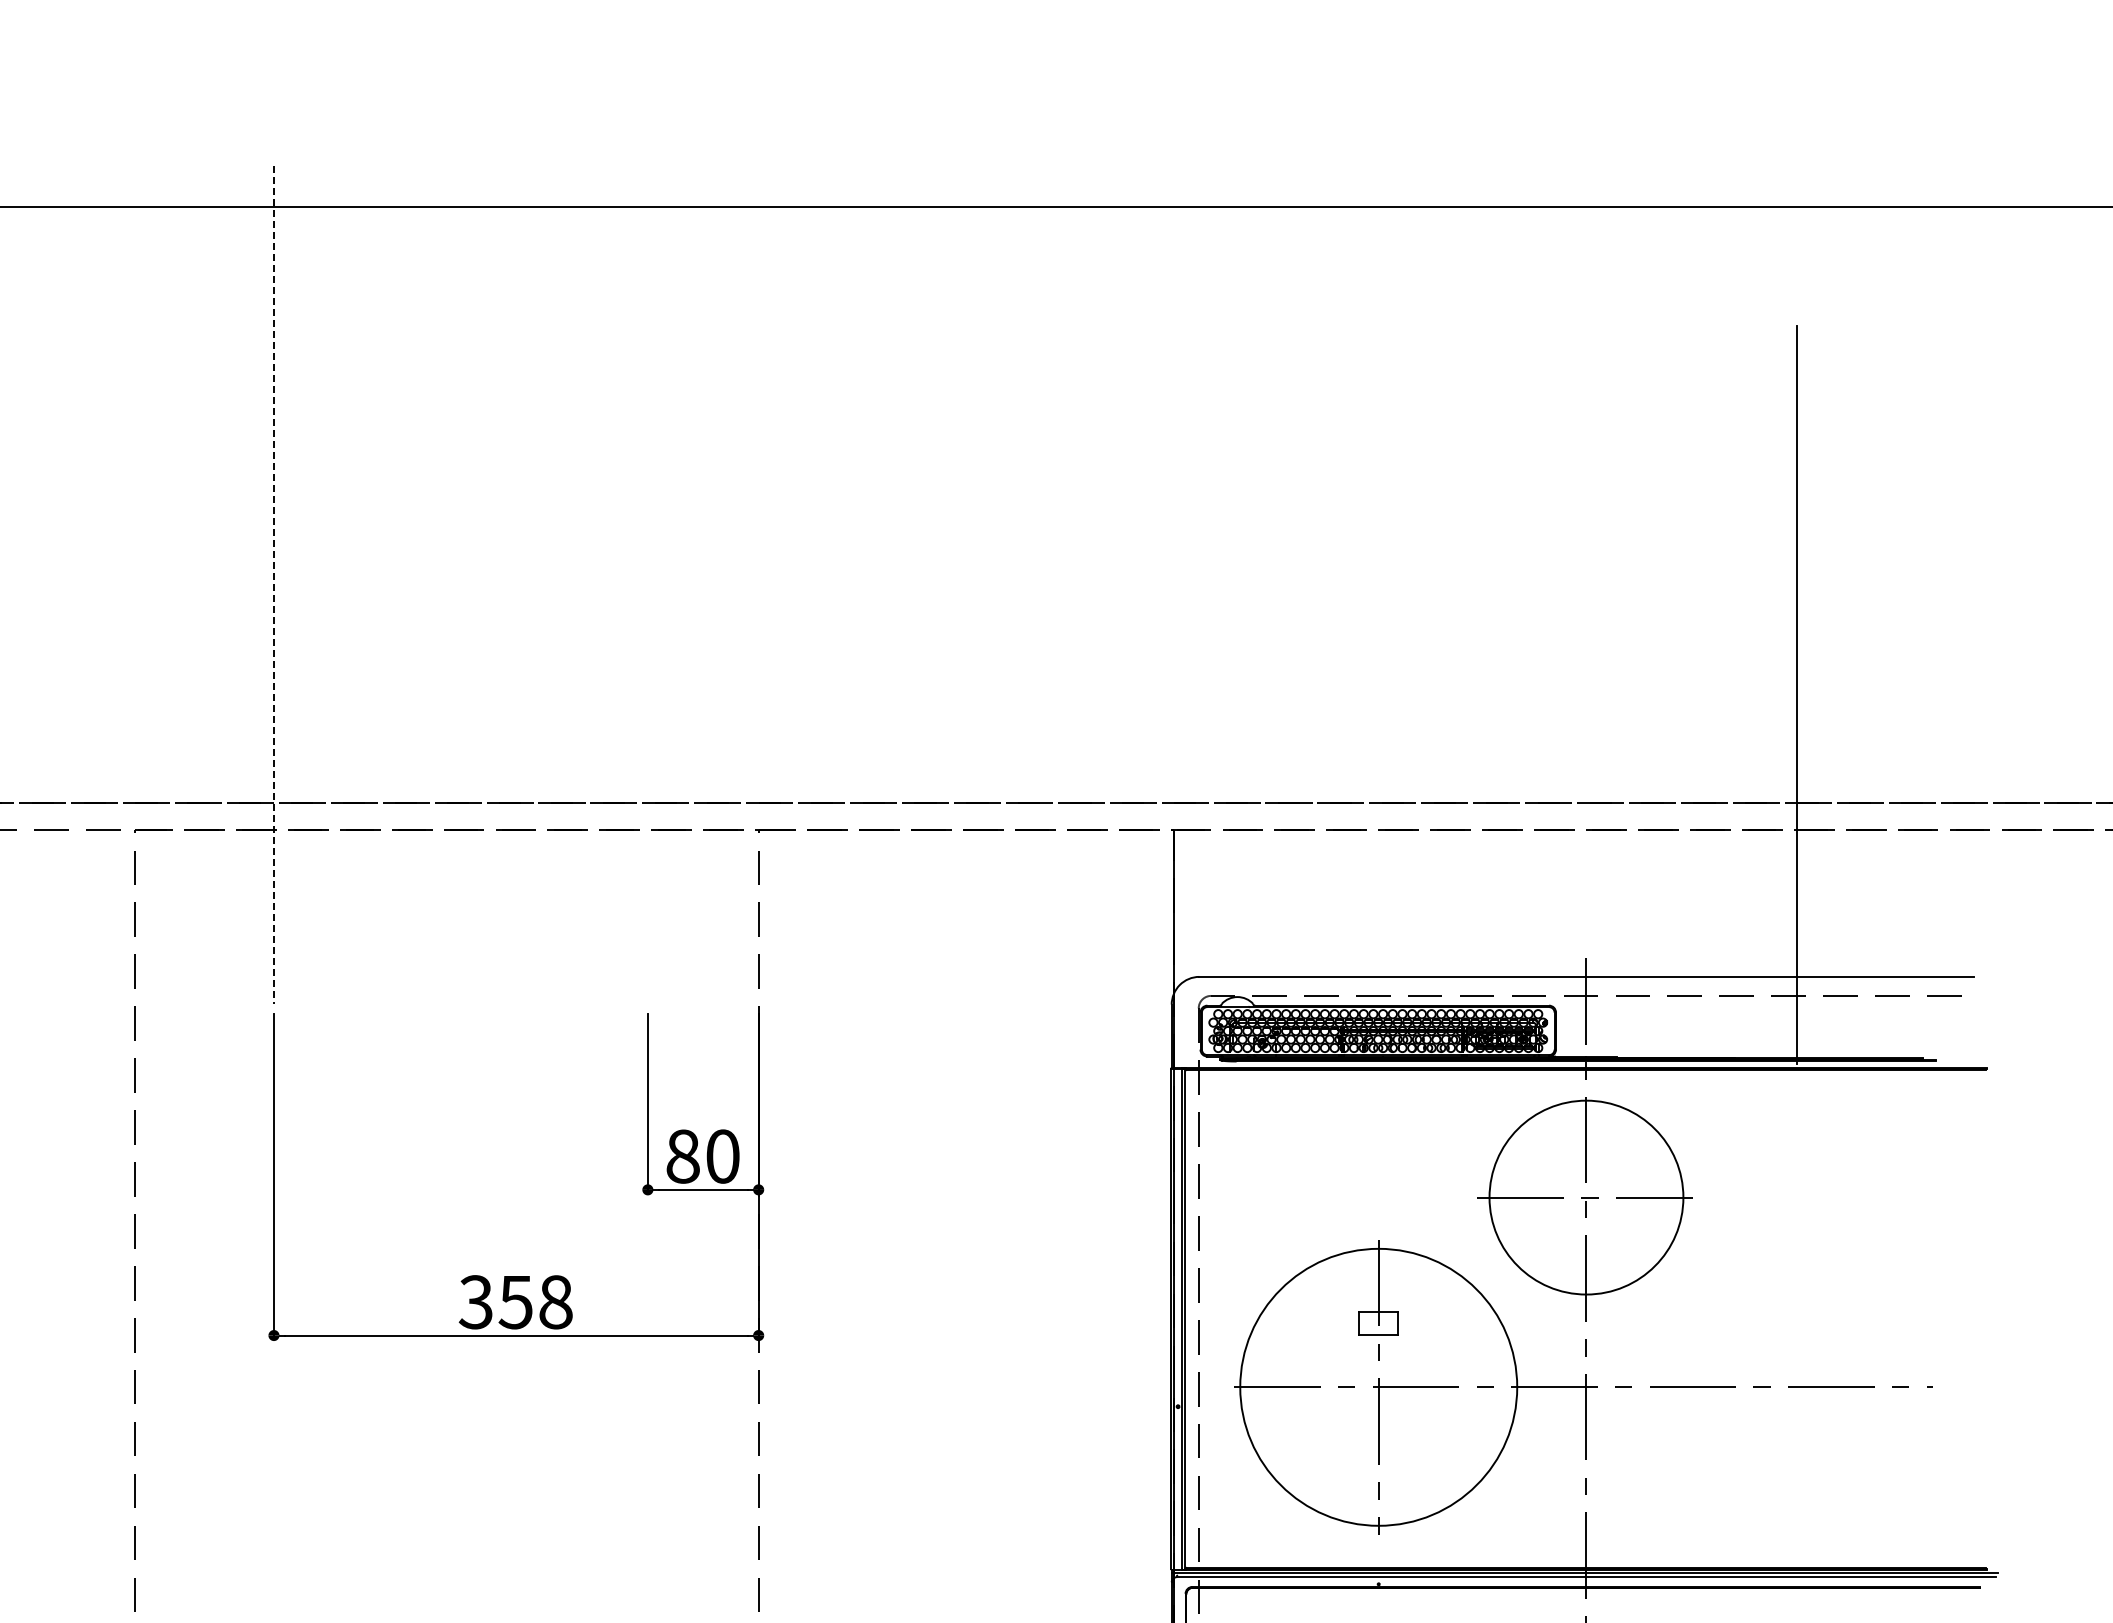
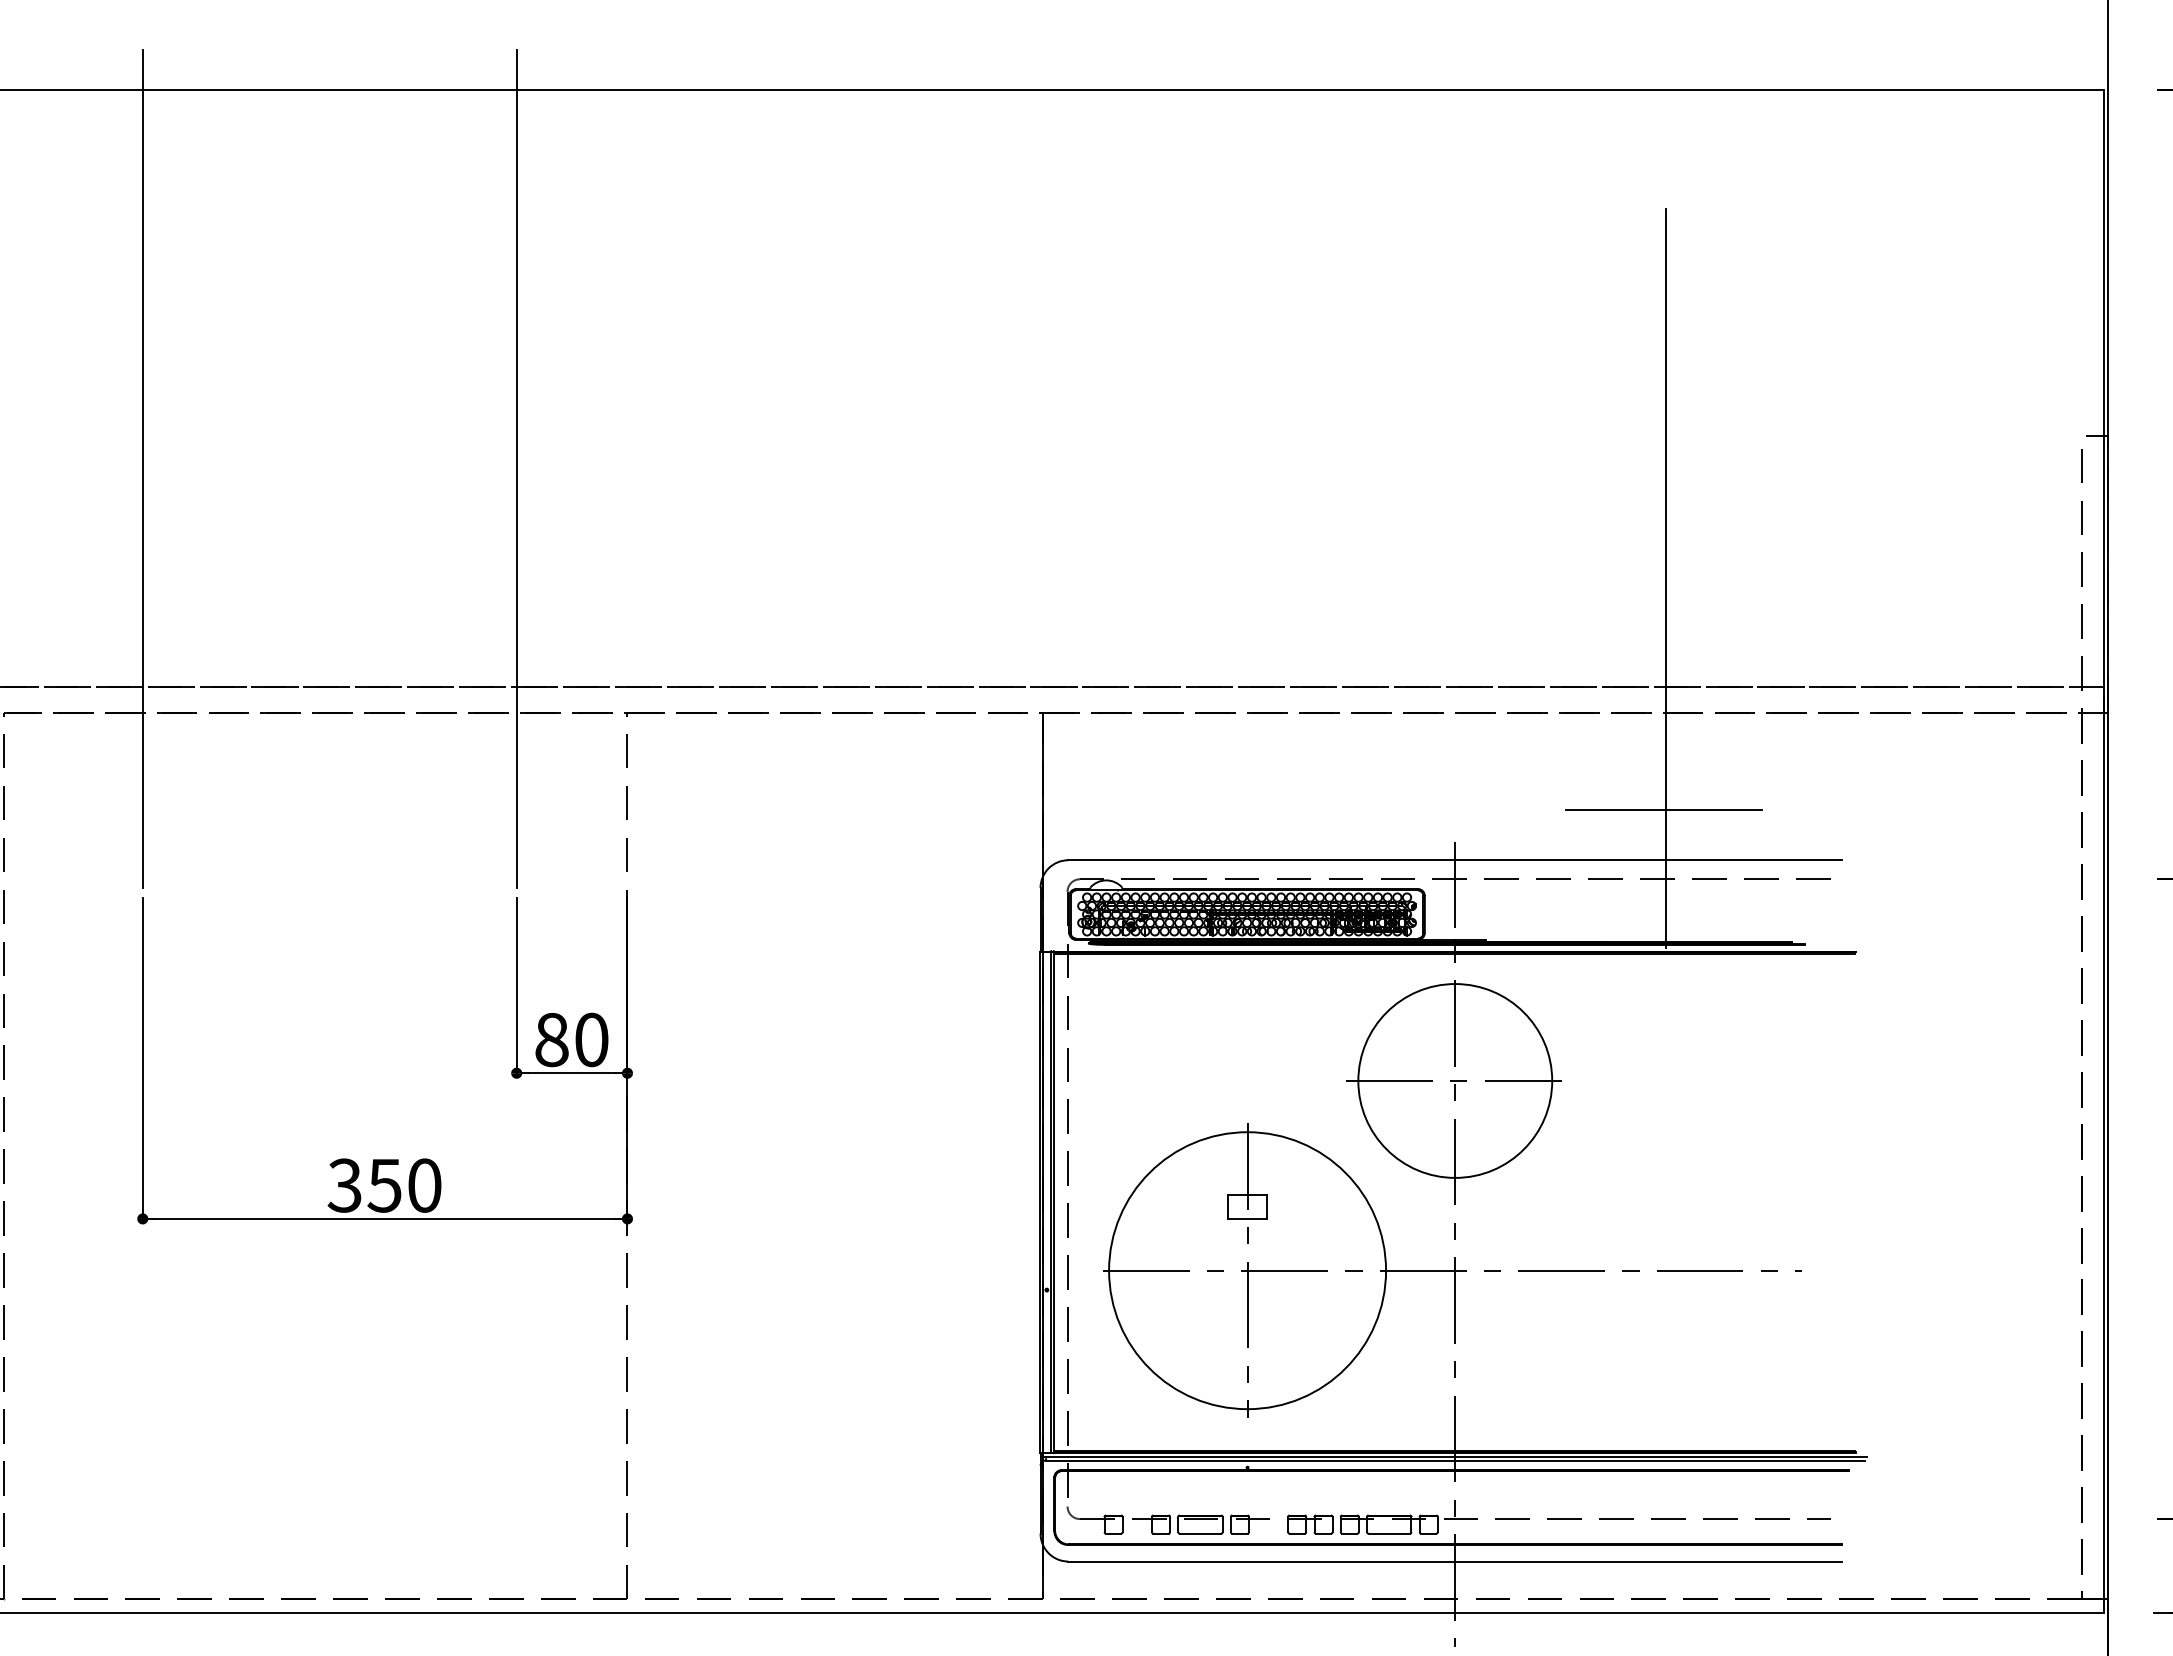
line: (273, 585) -> (142, 468), dashed -> solid
line: (647, 585) -> (516, 468), added
line: (1794, 927) -> (1663, 810), added
text: (555, 1302) -> (424, 1185), 358 -> 350

